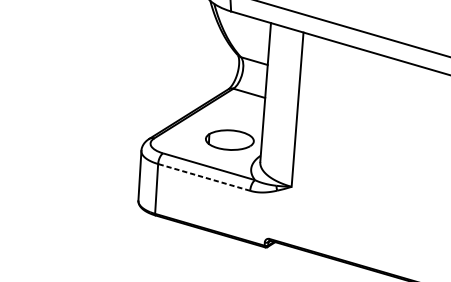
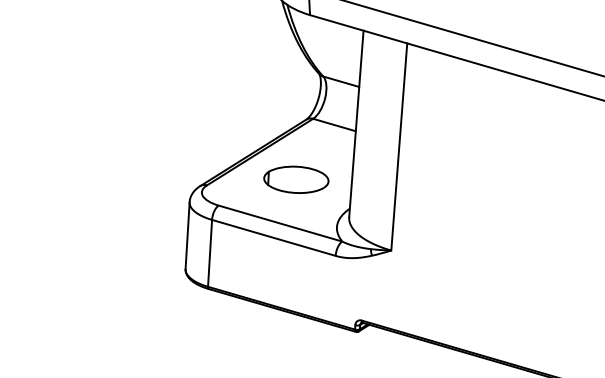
part: (229, 139) -> (296, 179), moved
line: (203, 177) -> (273, 237), dashed -> solid

